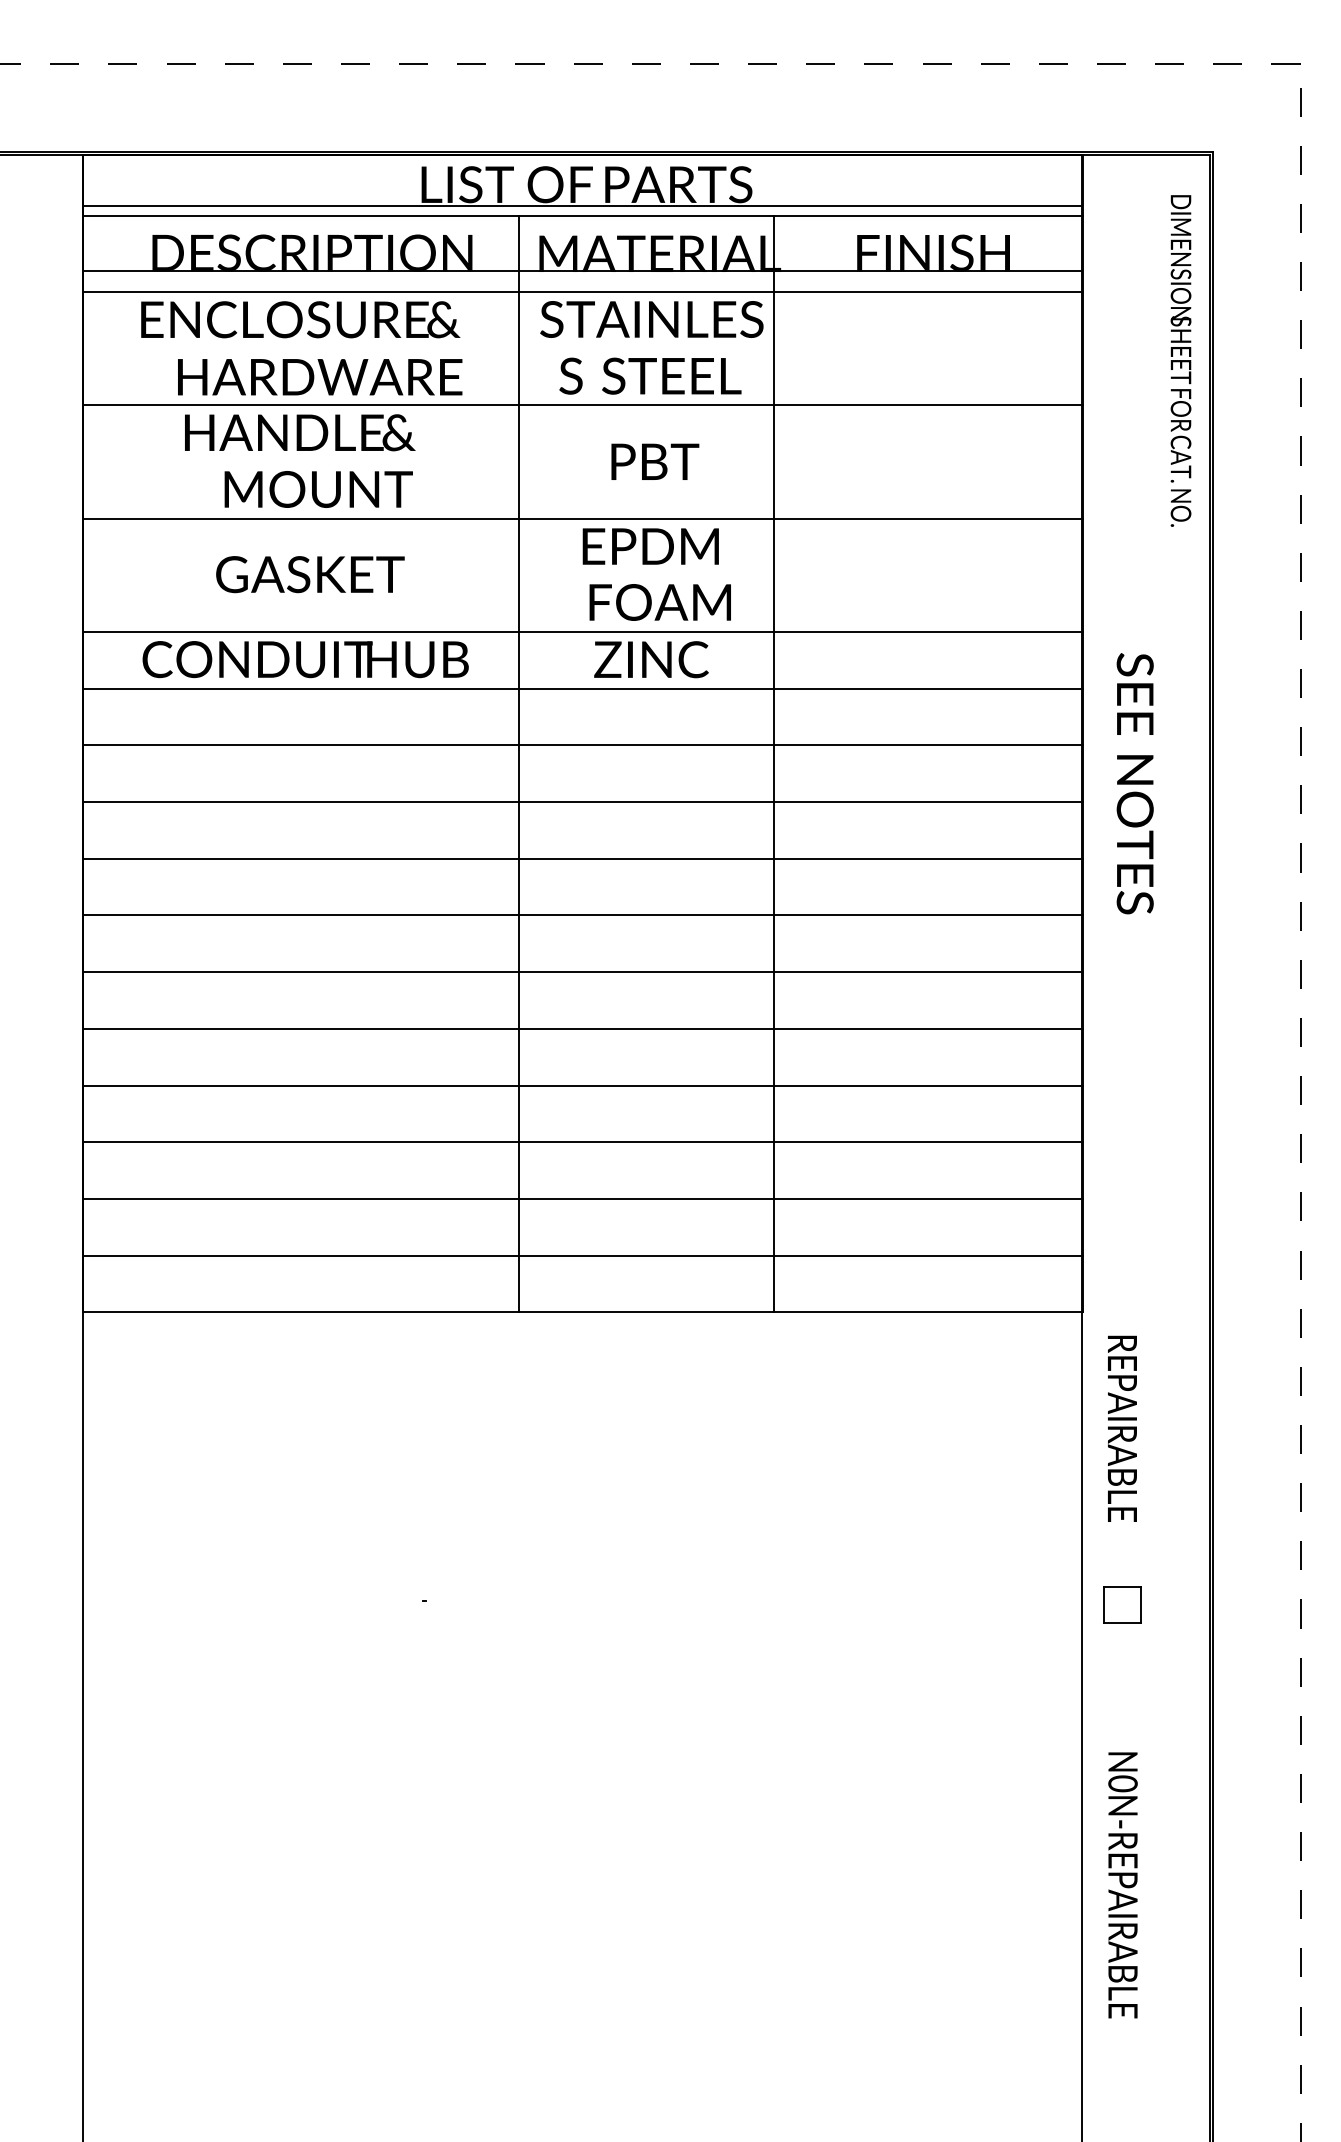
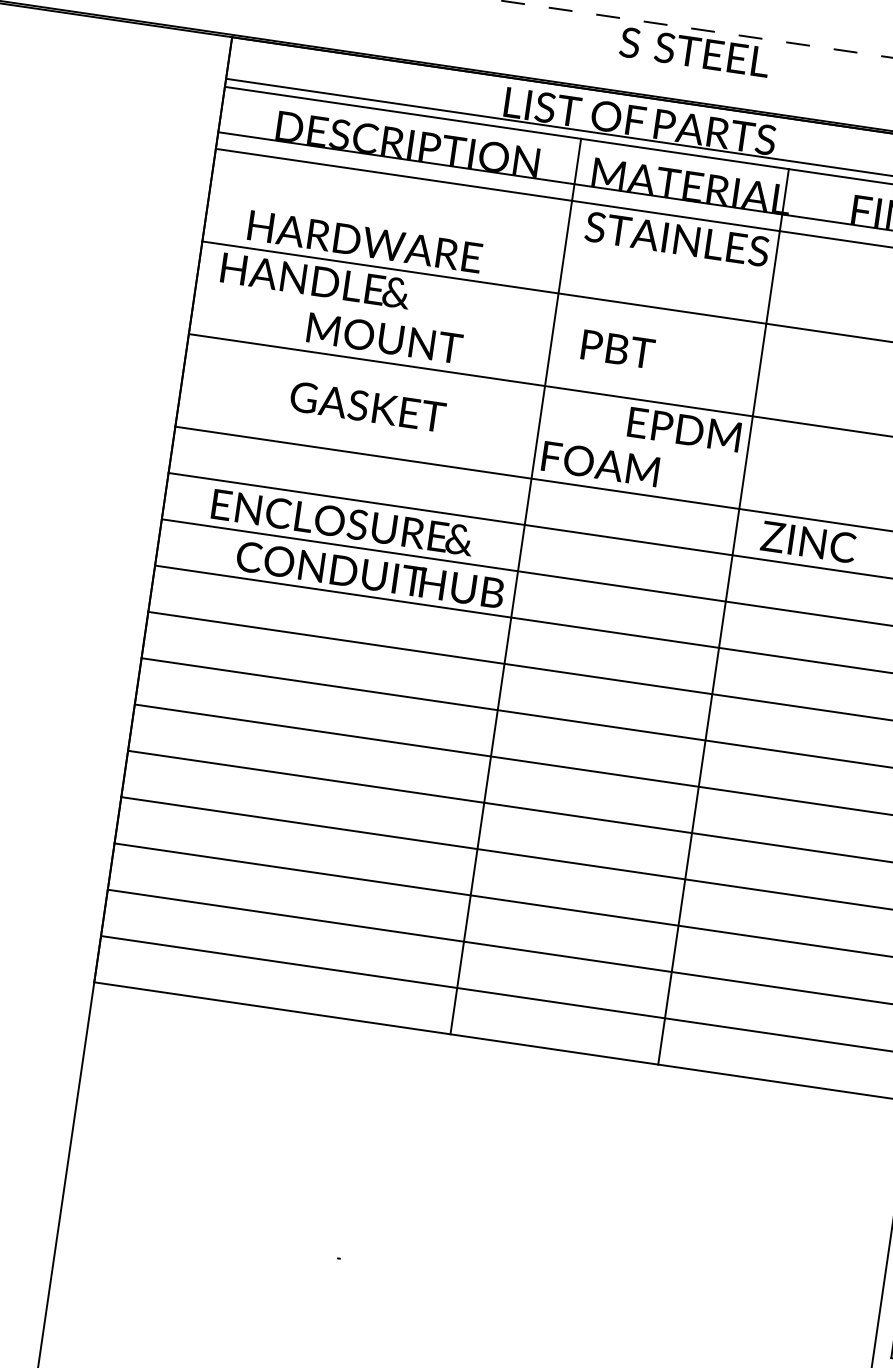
text: (300, 319) -> (342, 522), moved
text: (650, 375) -> (695, 51), moved
text: (320, 377) -> (365, 242), moved
text: (300, 432) -> (316, 280), moved
text: (655, 461) -> (618, 349), moved
text: (650, 546) -> (684, 429), moved
text: (659, 602) -> (599, 464), moved
text: (305, 659) -> (370, 574), moved
text: (651, 659) -> (808, 542), moved

